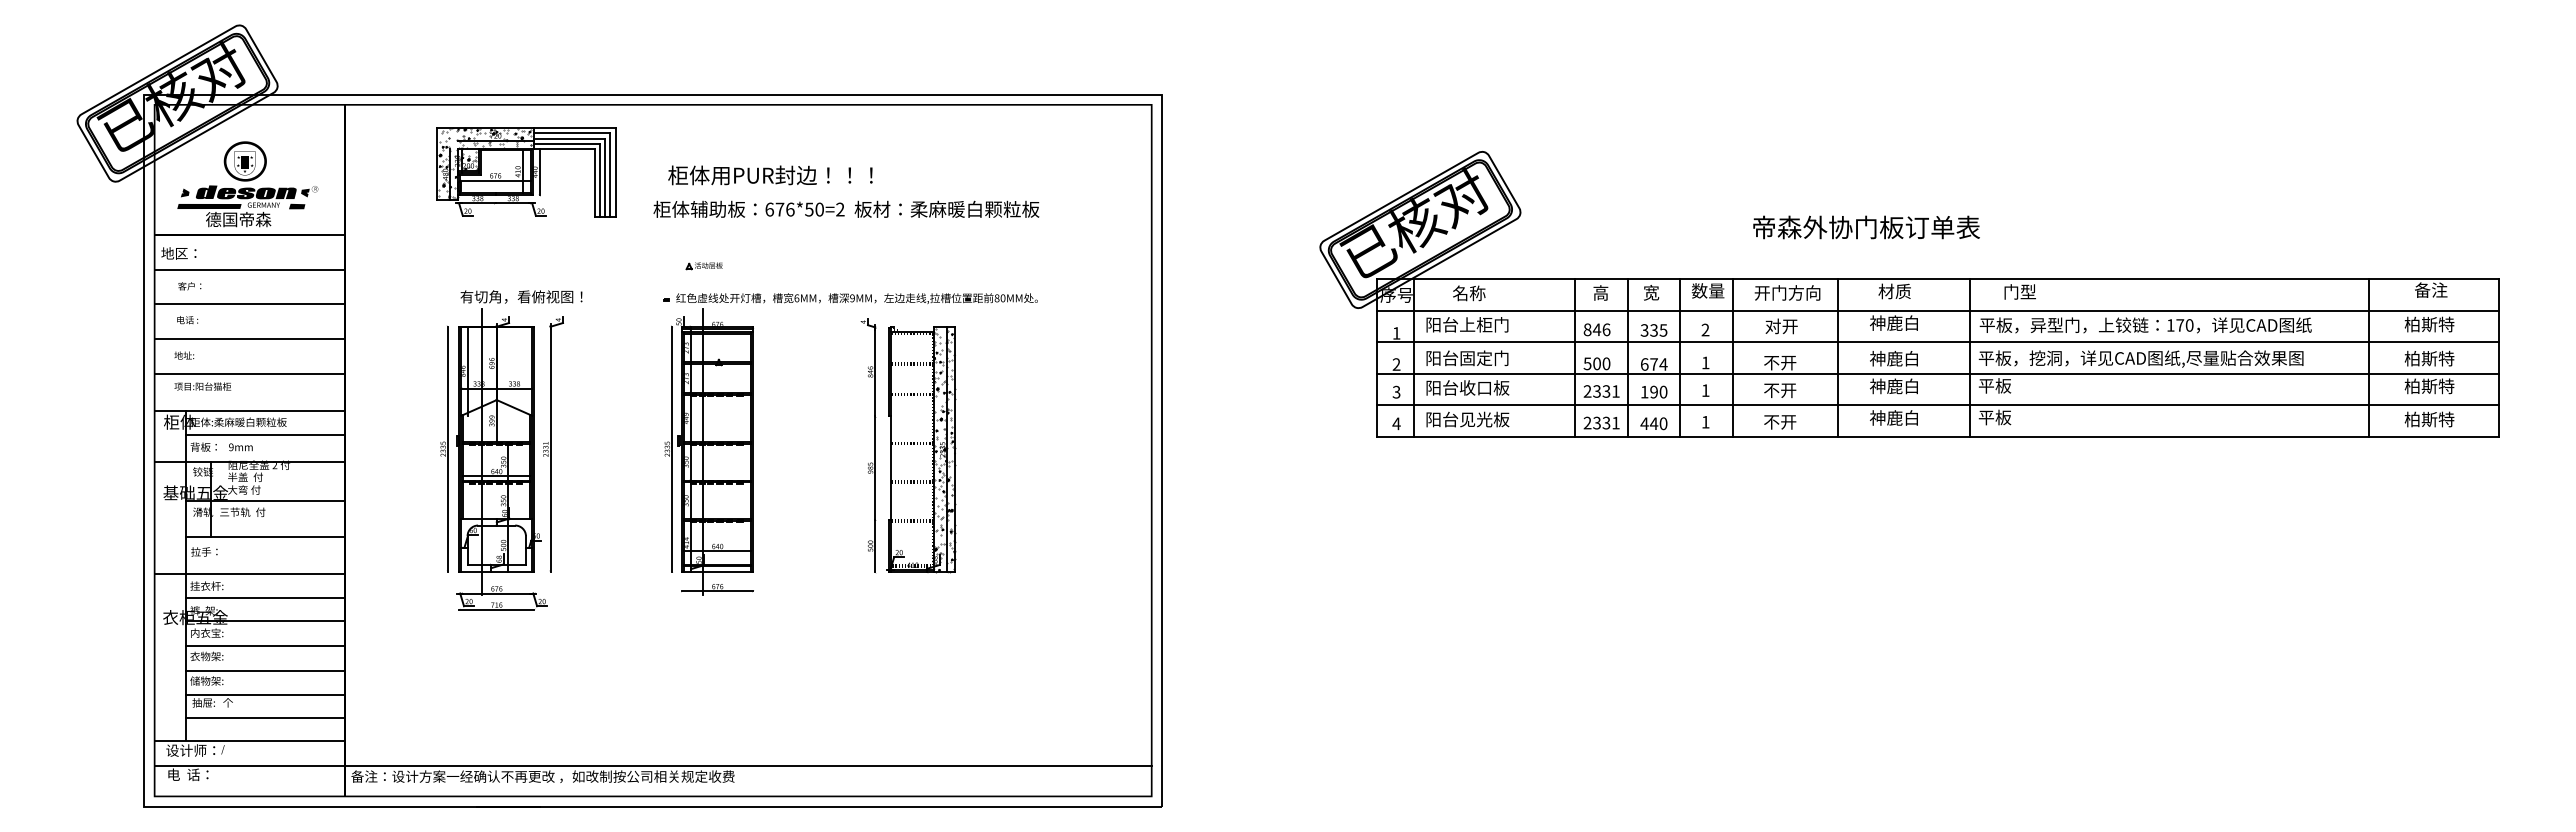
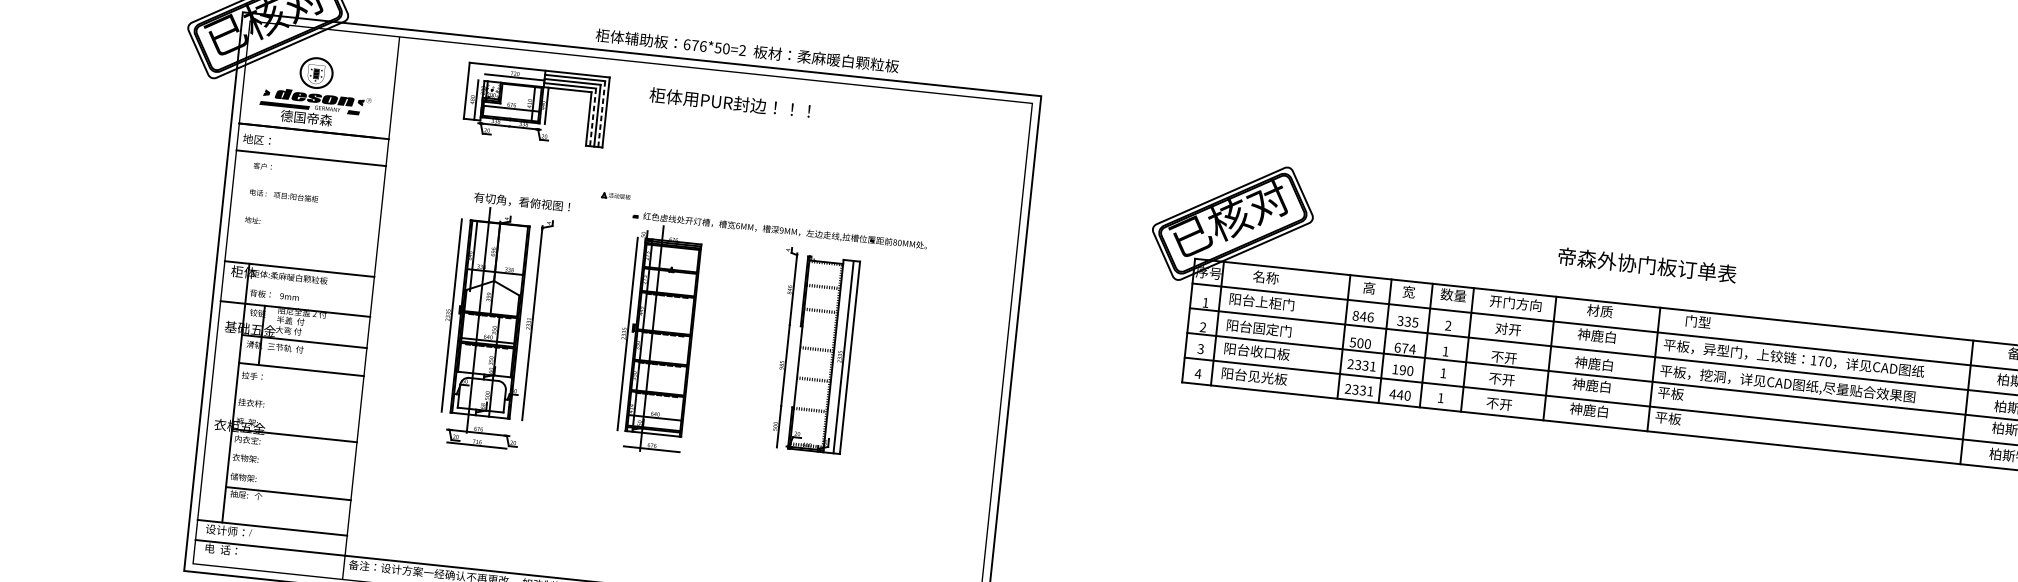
hatch: (484, 163) -> (504, 94), removed
line: (610, 175) -> (601, 114), solid -> dashed
text: (770, 175) -> (730, 103), moved
line: (599, 180) -> (592, 117), solid -> dashed
text: (846, 208) -> (747, 50), moved
text: (1866, 227) -> (1647, 265), moved
part: (703, 266) -> (615, 196), moved
line: (250, 303) -> (308, 184), removed
line: (249, 338) -> (305, 212), removed
line: (249, 373) -> (302, 239), removed
text: (202, 386) -> (295, 197), moved
line: (265, 435) -> (309, 289), removed
hatch: (944, 450) -> (841, 357), removed
line: (249, 574) -> (285, 397), removed
line: (265, 598) -> (296, 417), removed
line: (265, 645) -> (292, 454), removed
line: (265, 670) -> (290, 474), removed
line: (265, 717) -> (286, 511), removed

